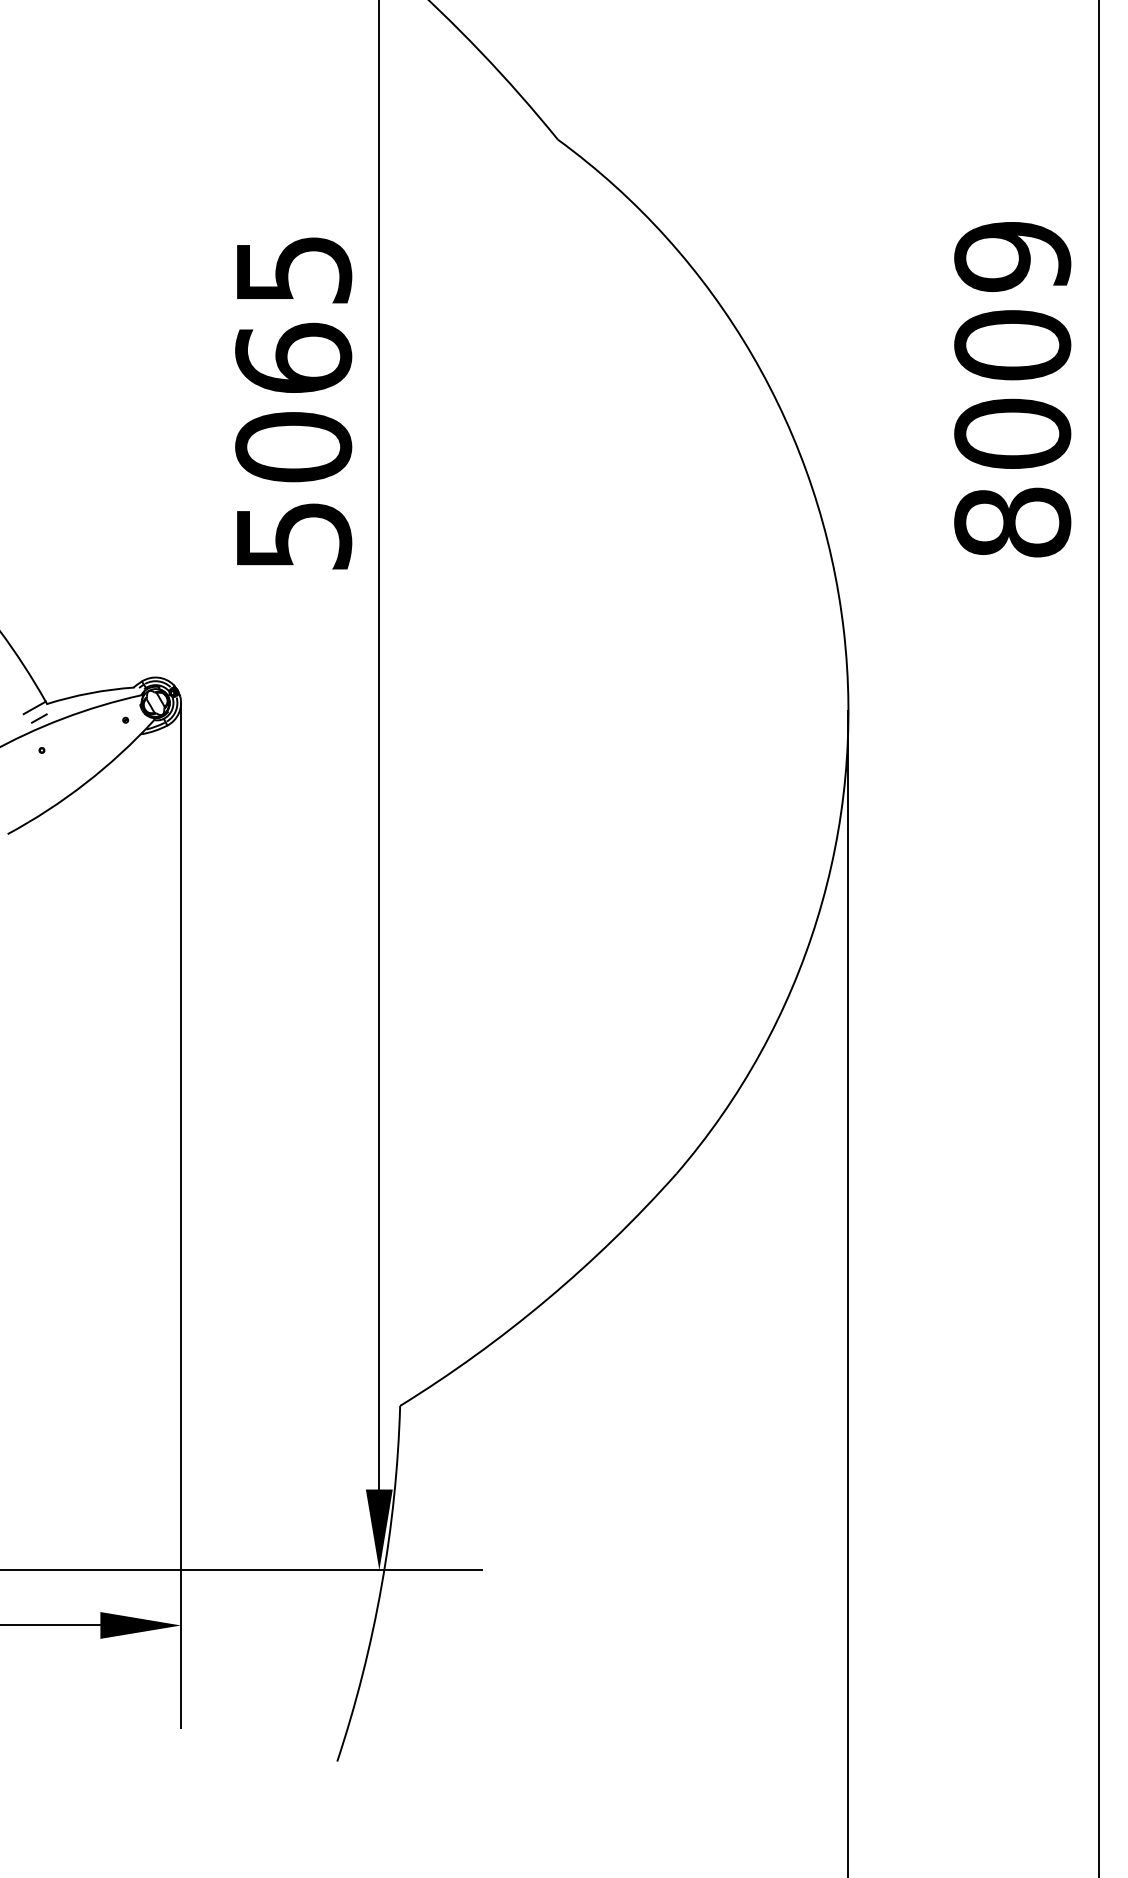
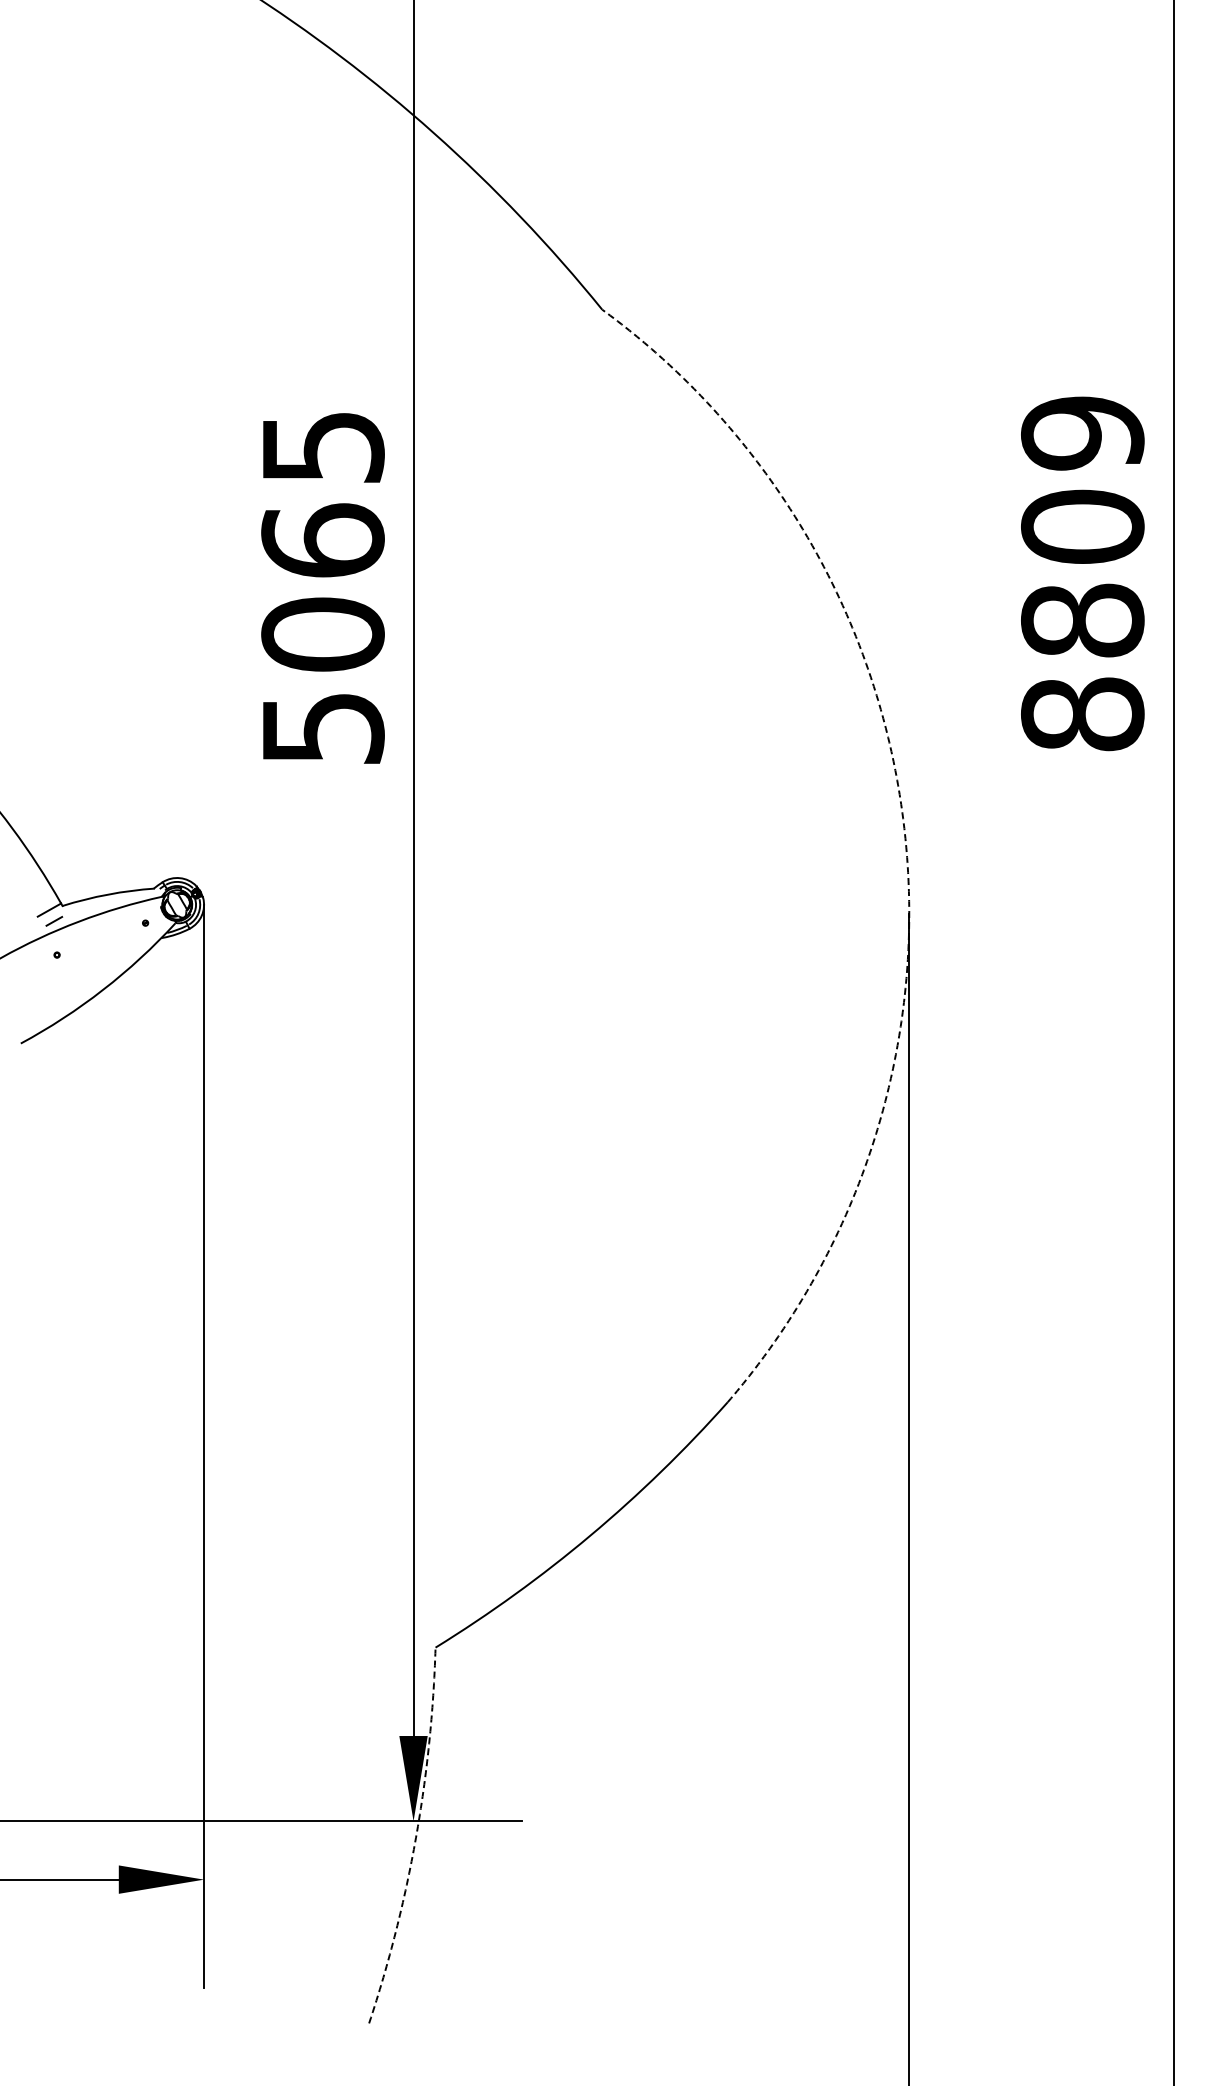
text: (1012, 433) -> (1082, 620), 8009 -> 8809
arc: (843, 630) -> (904, 828), solid -> dashed
arc: (381, 1585) -> (415, 1837), solid -> dashed

